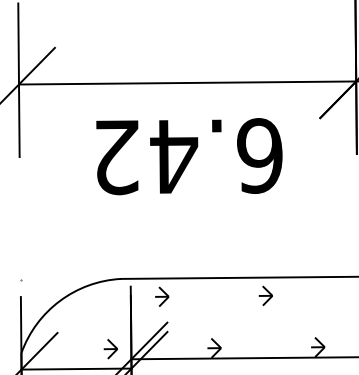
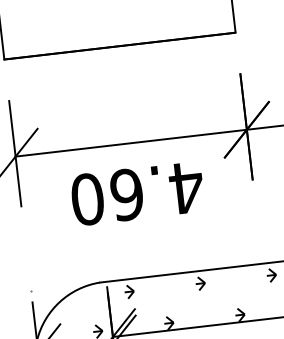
text: (187, 156) -> (136, 193), 6.42 -> 4.60

